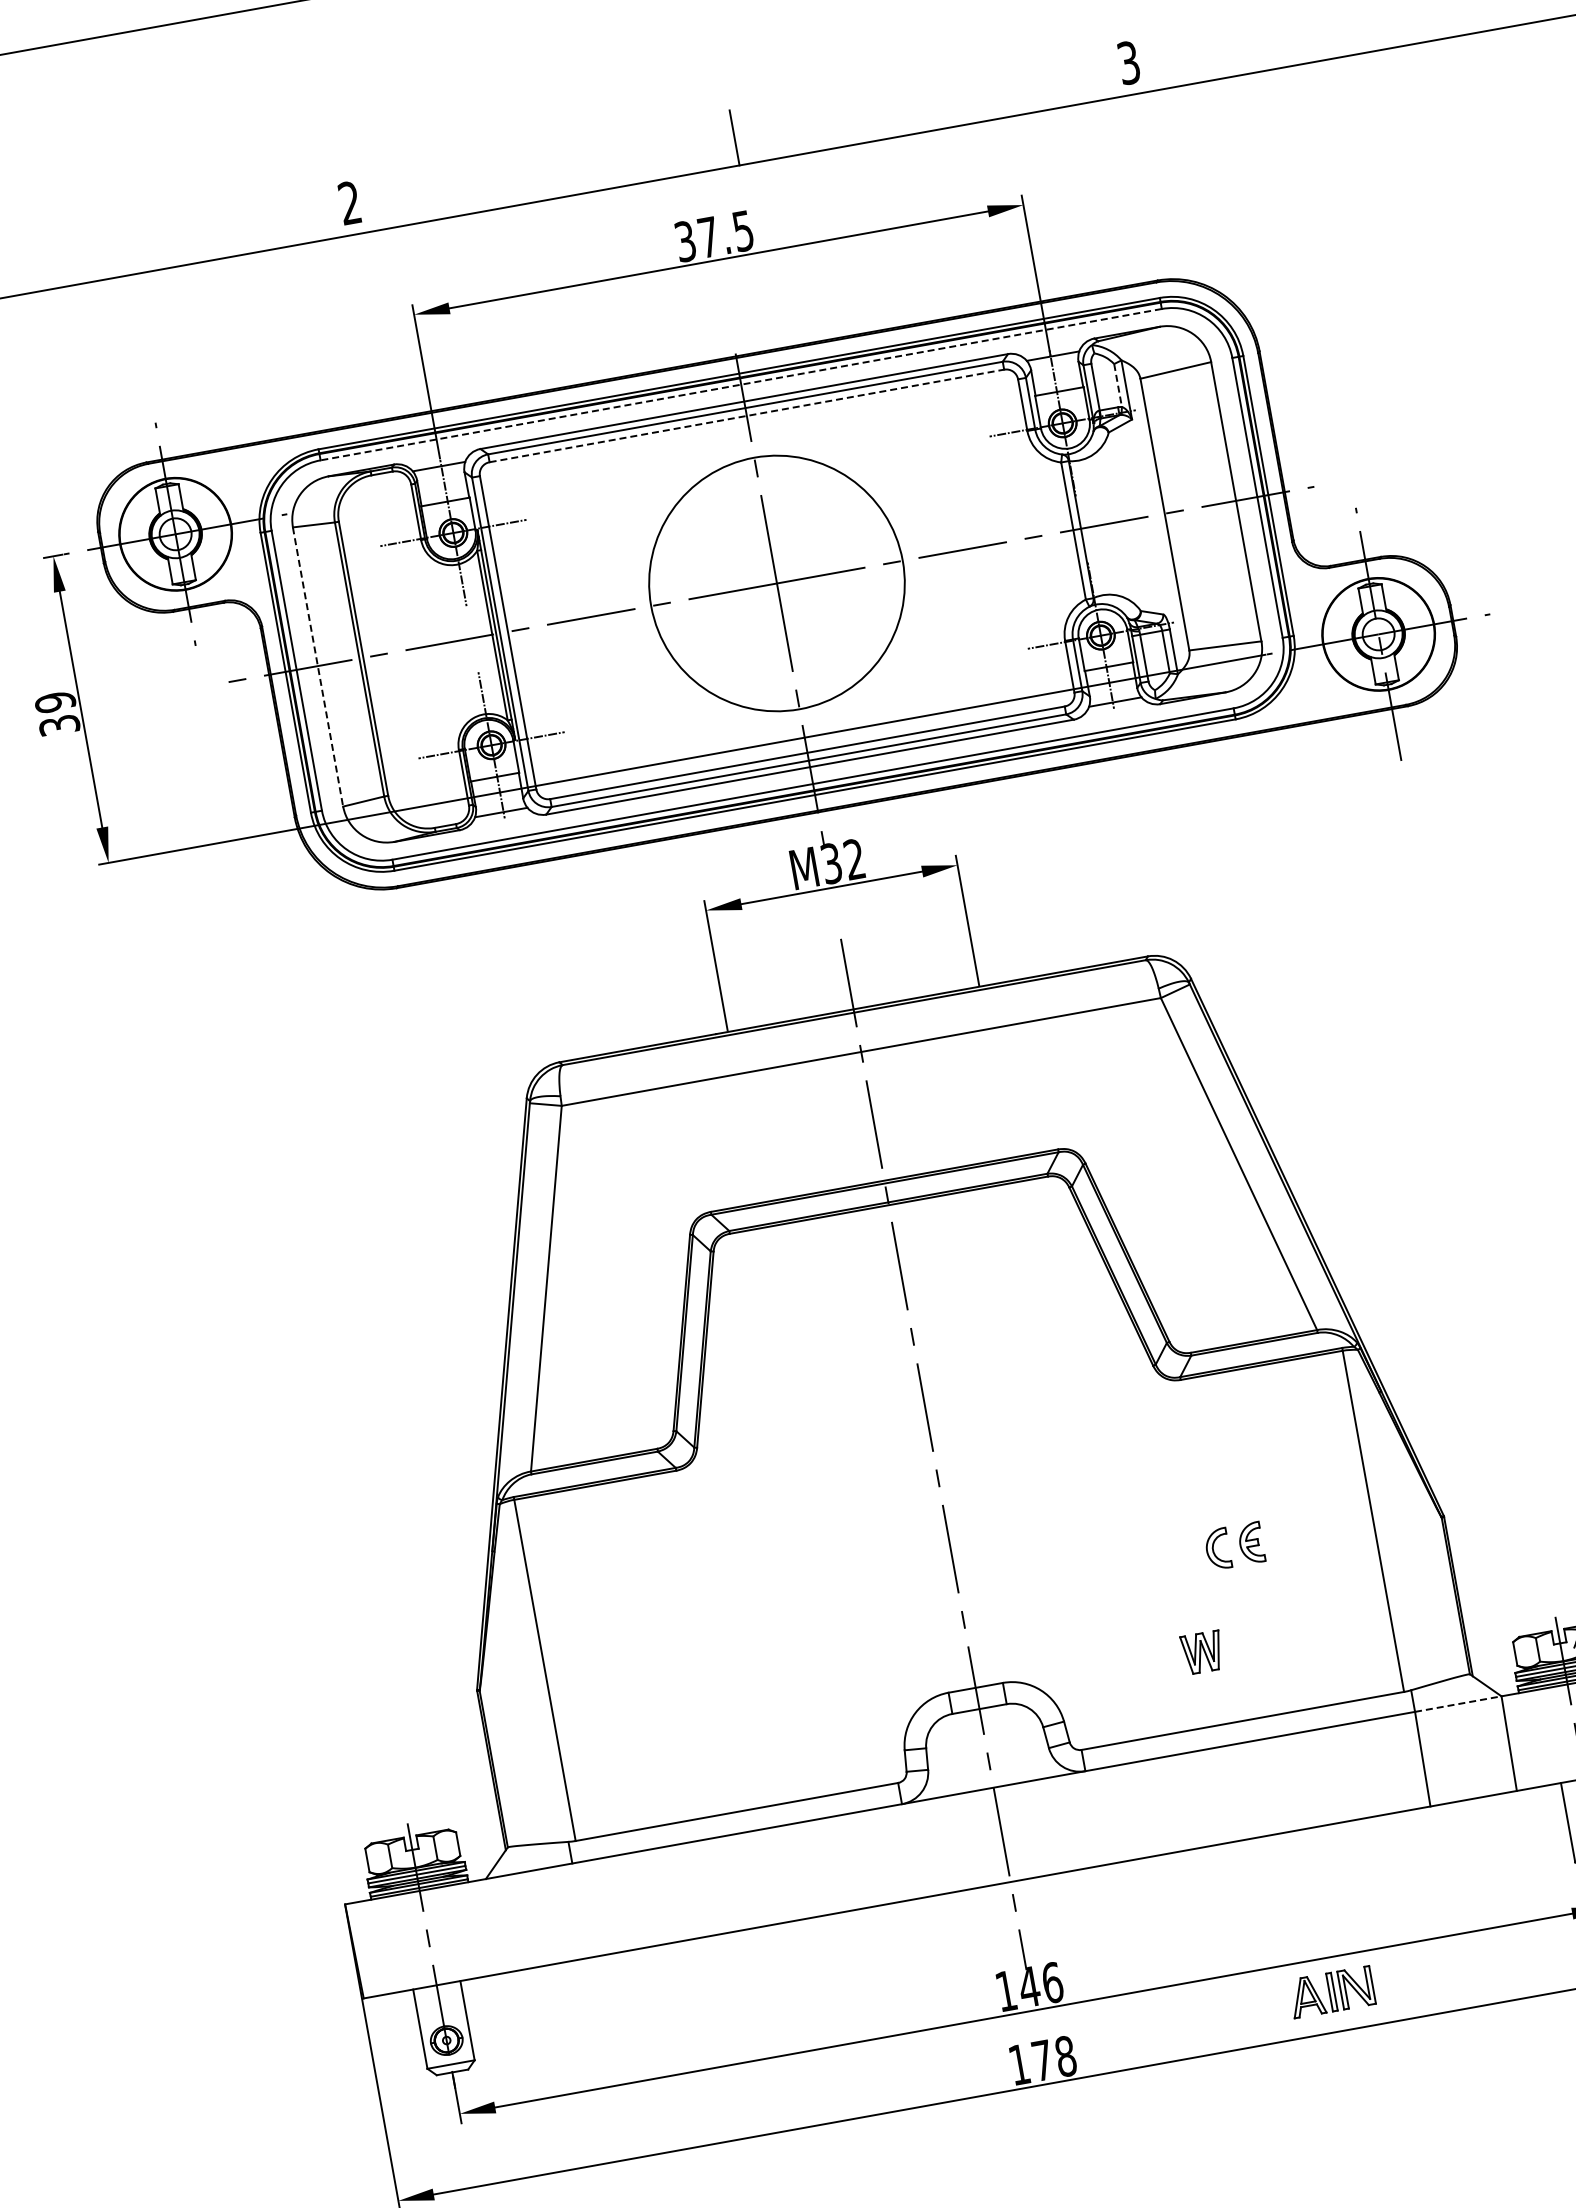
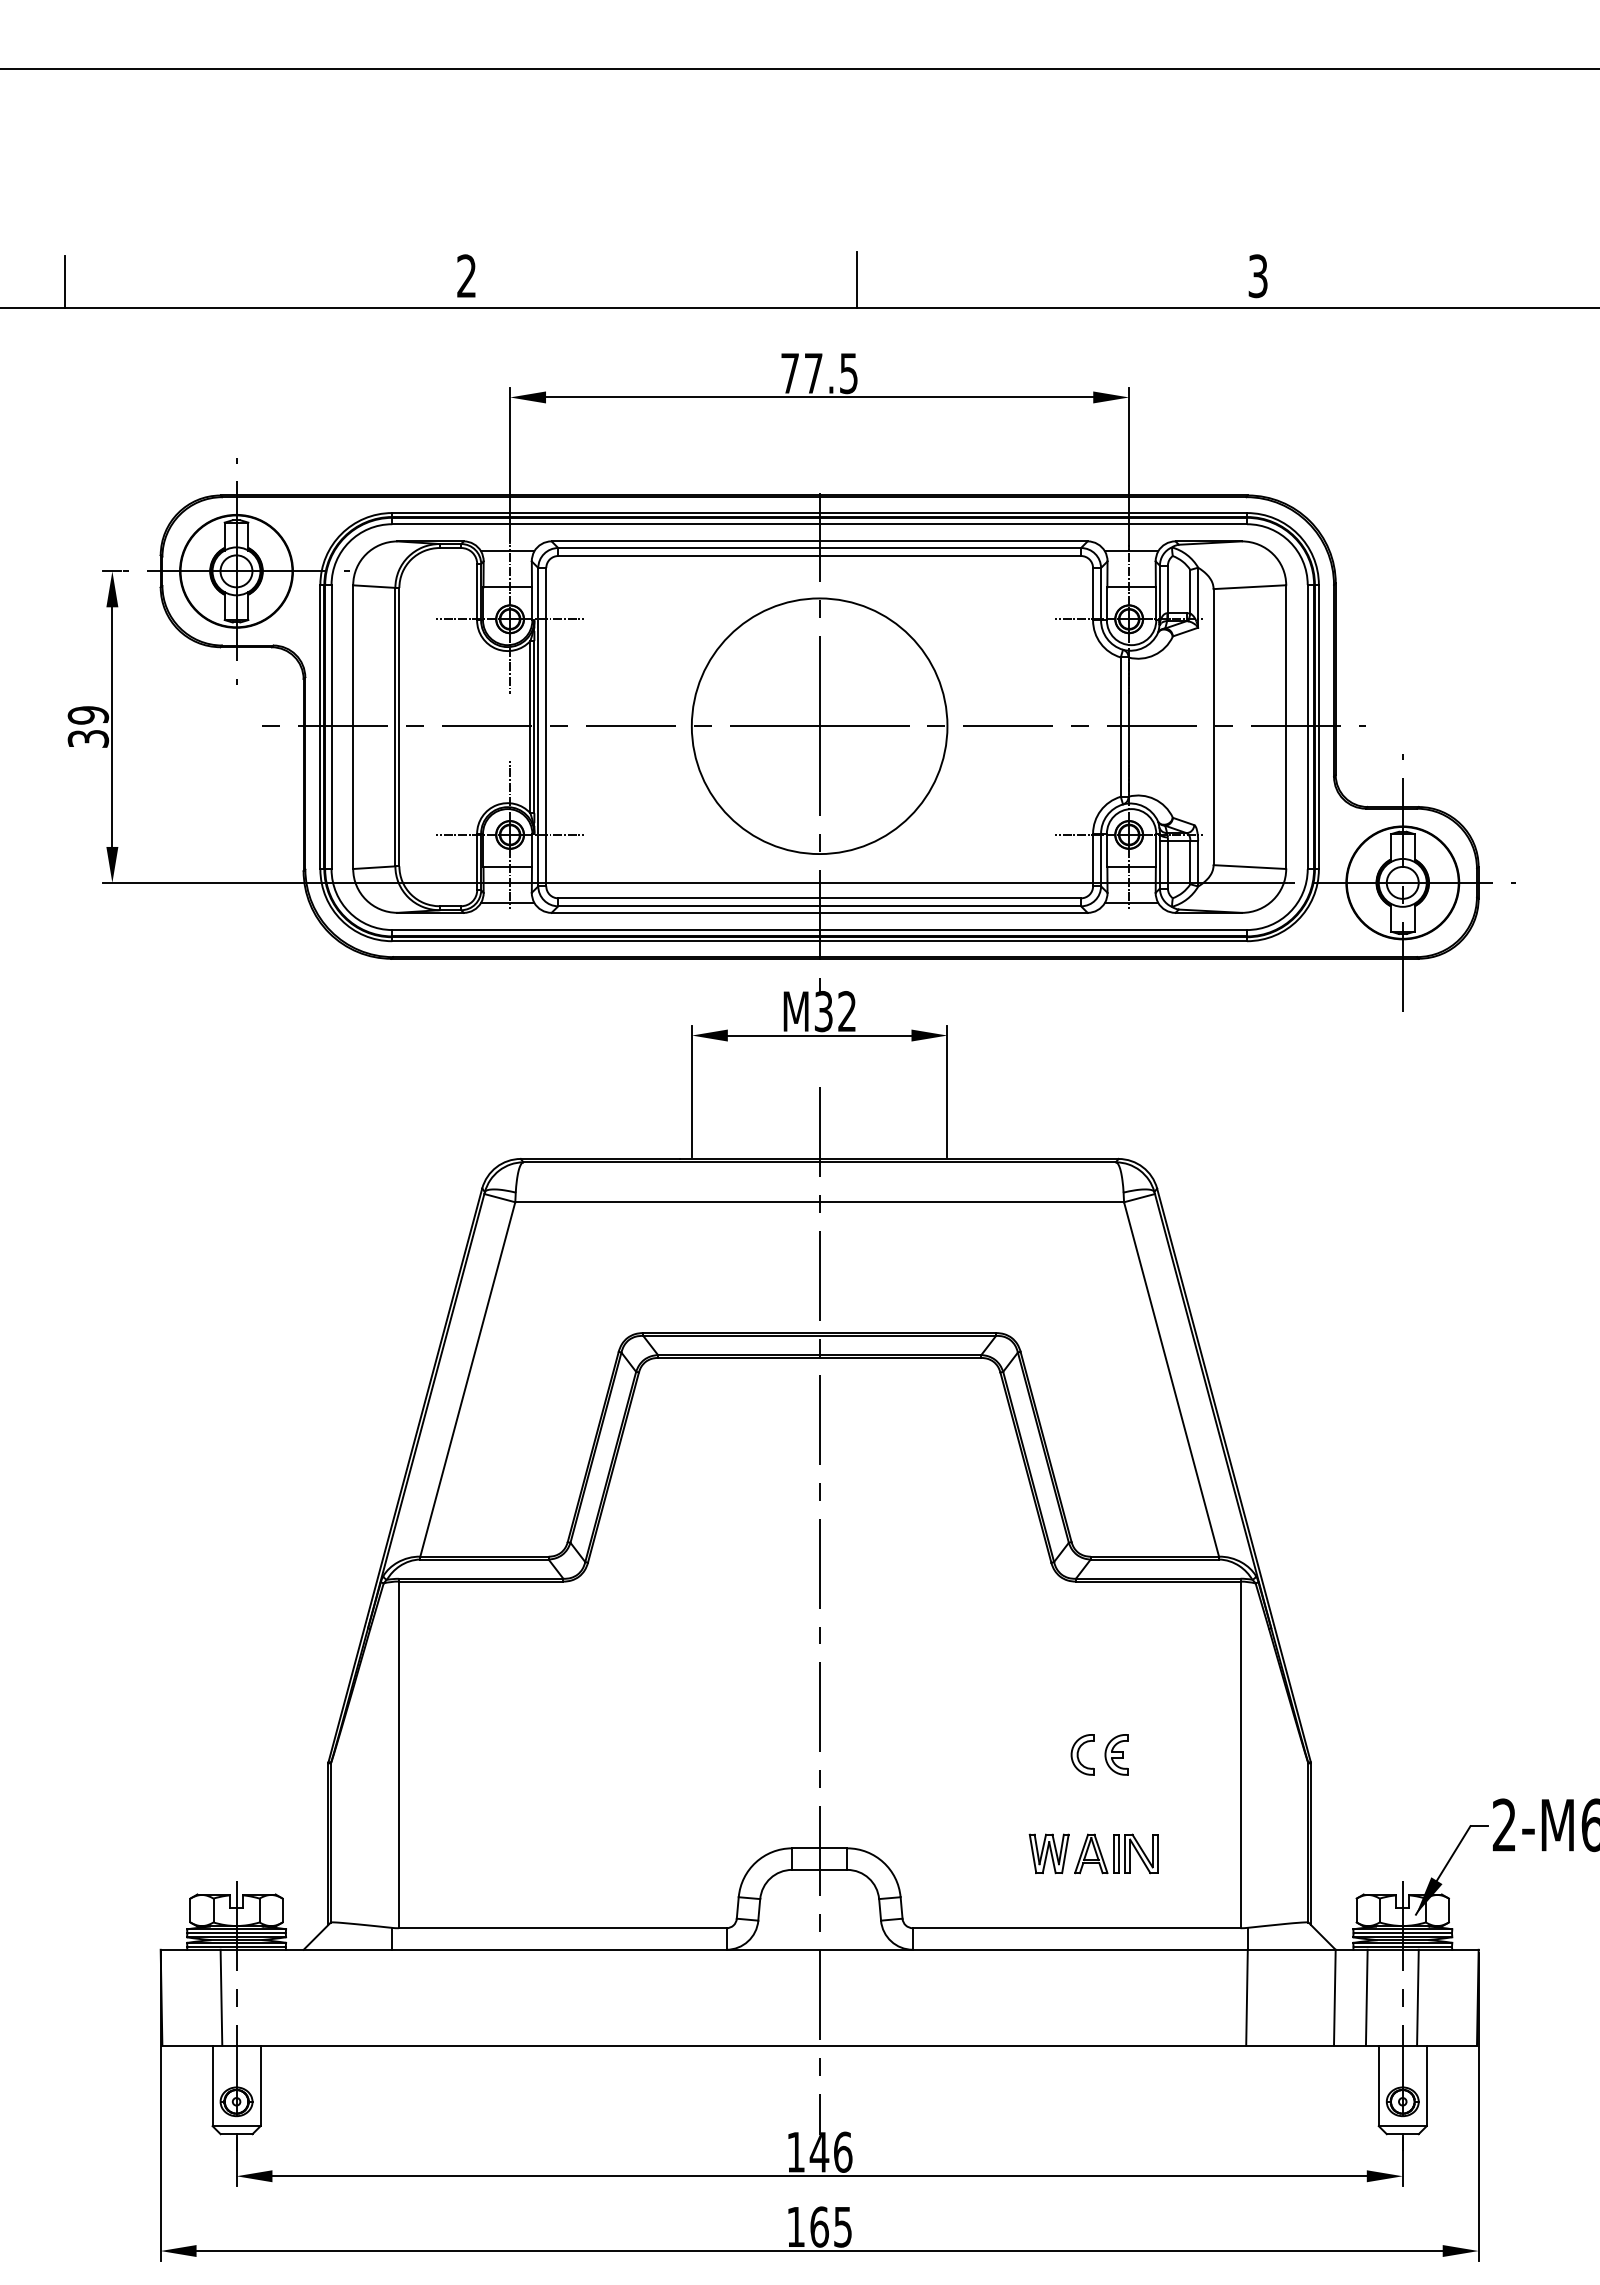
text: (684, 241) -> (789, 373), 37.5 -> 77.5
line: (741, 384) -> (819, 524), dashed -> solid
line: (1118, 385) -> (1190, 591), dashed -> solid
line: (747, 416) -> (820, 556), dashed -> solid
line: (318, 667) -> (353, 727), dashed -> solid
line: (1458, 1703) -> (1291, 1949), dashed -> solid
line: (1540, 1737) -> (1366, 1997), added
line: (413, 1940) -> (221, 1997), added
part: (1331, 1991) -> (1116, 1853), moved
text: (1054, 2057) -> (831, 2226), 178 -> 165

